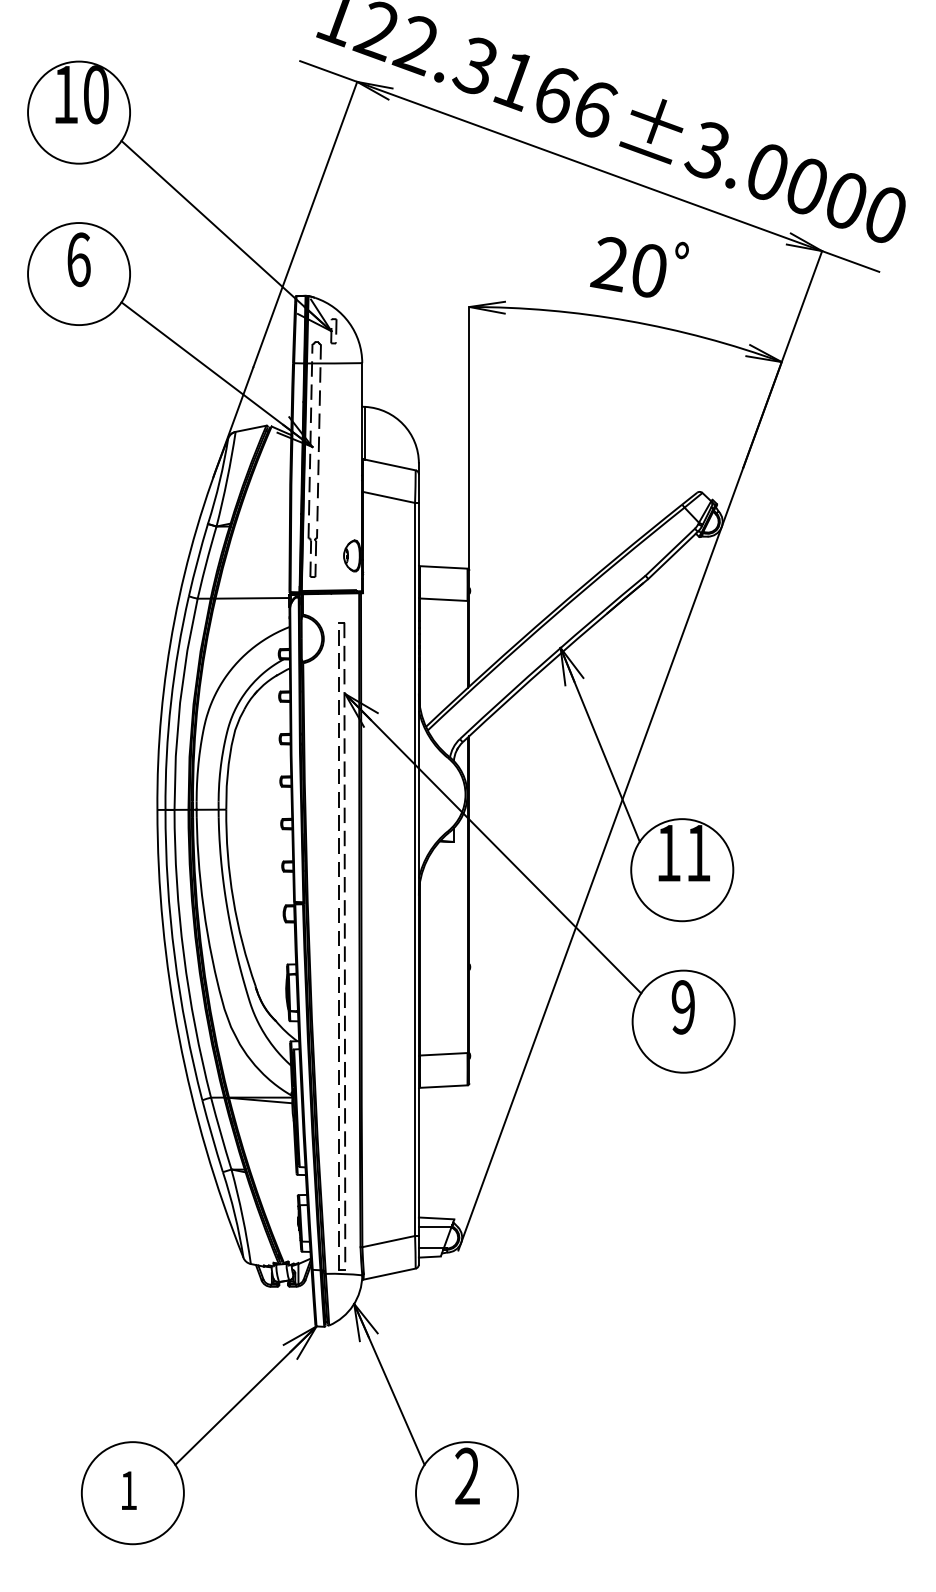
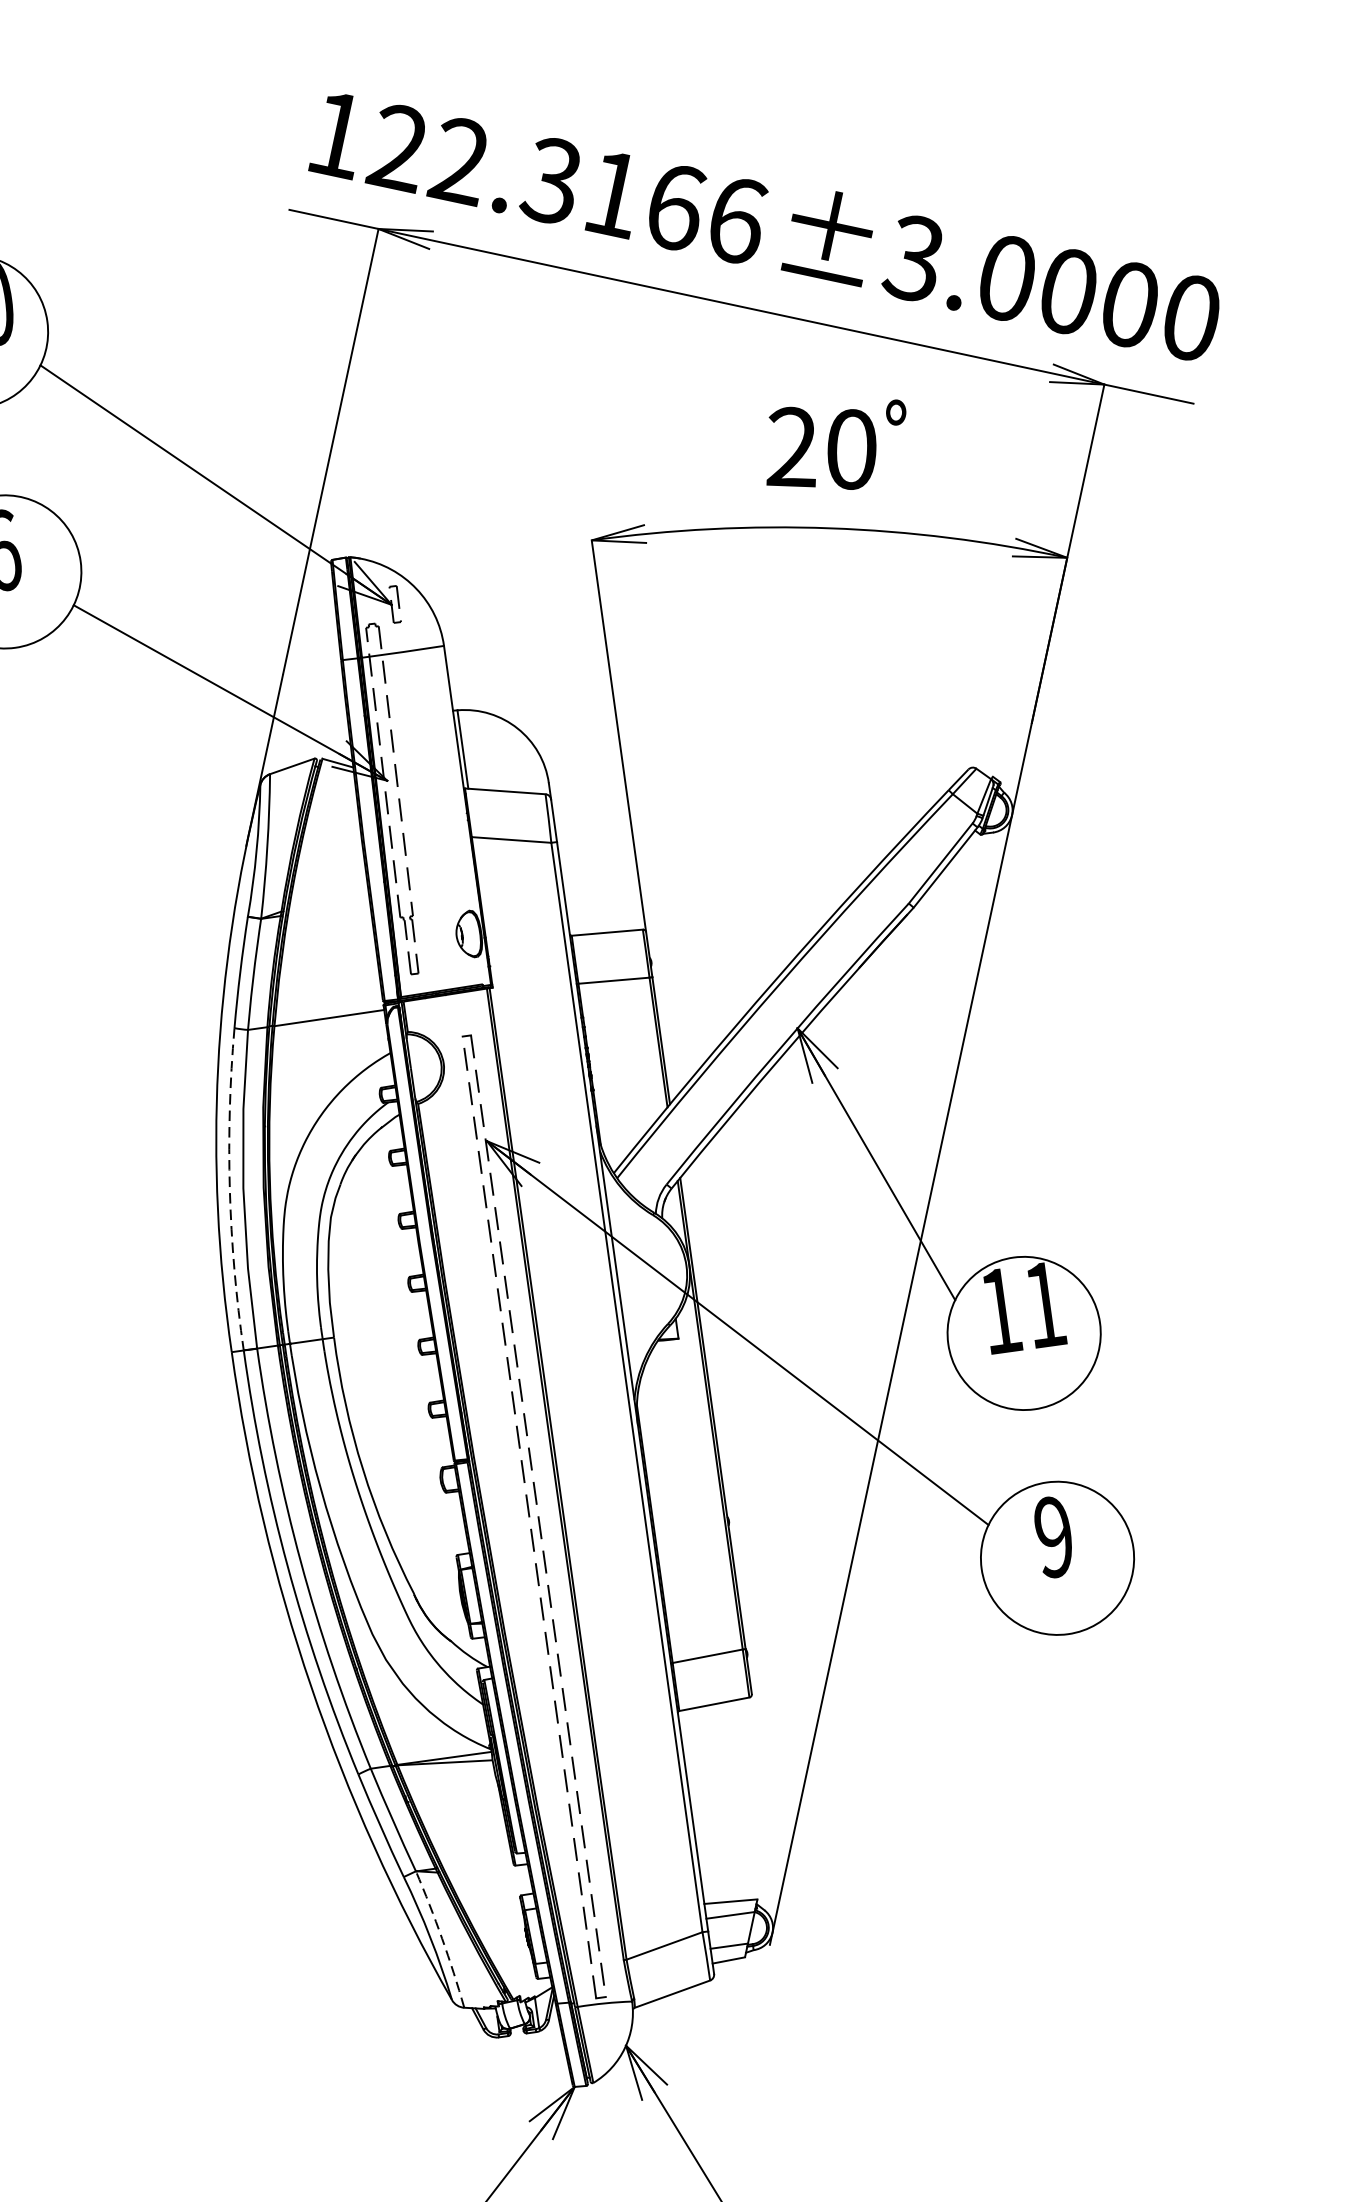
arc: (171, 702) -> (230, 1189), solid -> dashed
arc: (242, 1216) -> (442, 1938), solid -> dashed

